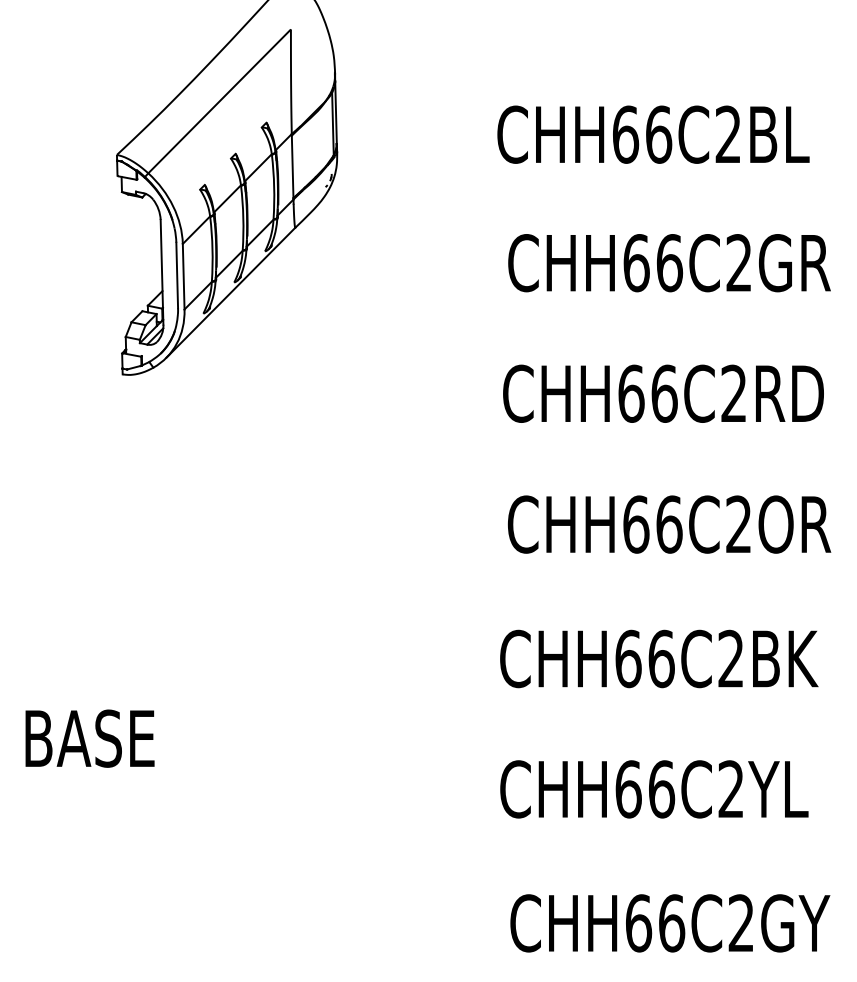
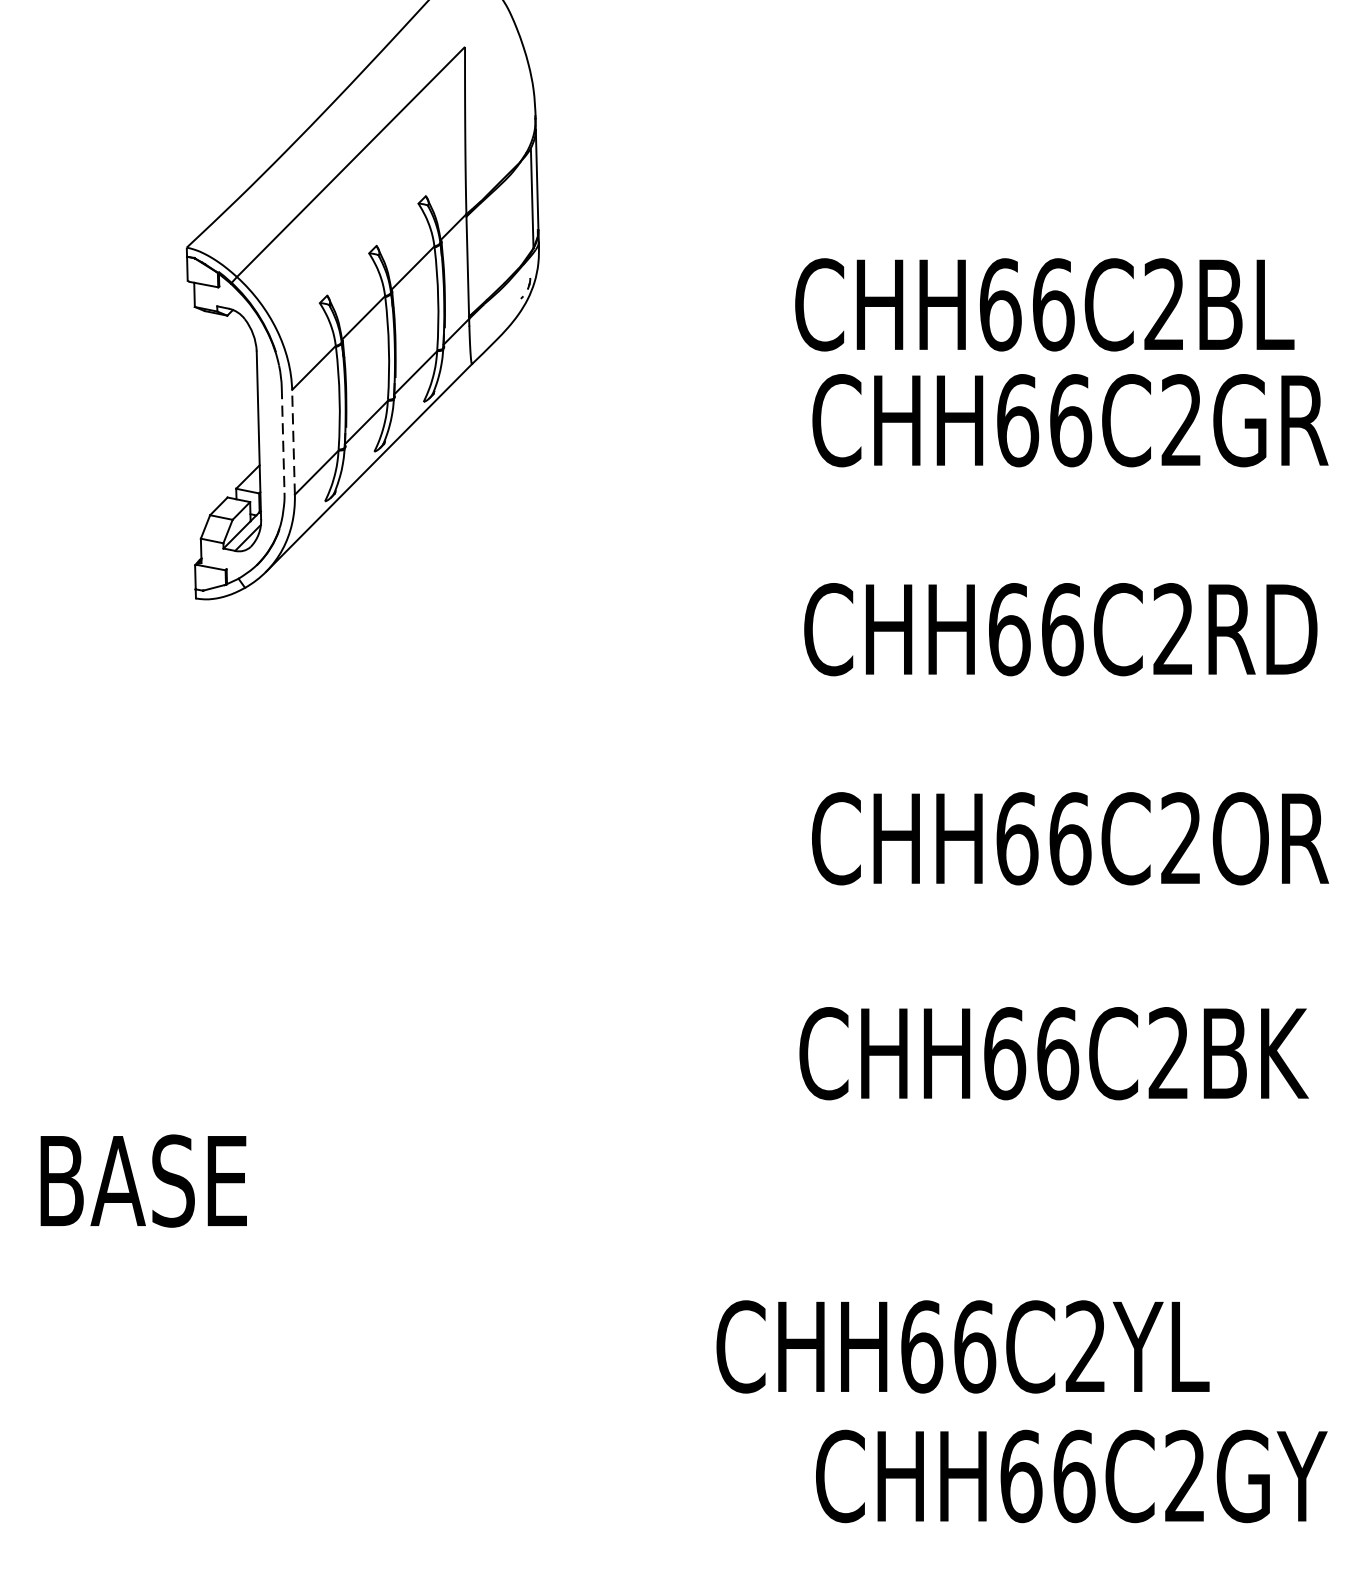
text: (653, 134) -> (1044, 304), moved
line: (177, 275) -> (283, 440), solid -> dashed
line: (183, 276) -> (293, 441), solid -> dashed
text: (654, 789) -> (963, 1347), moved

